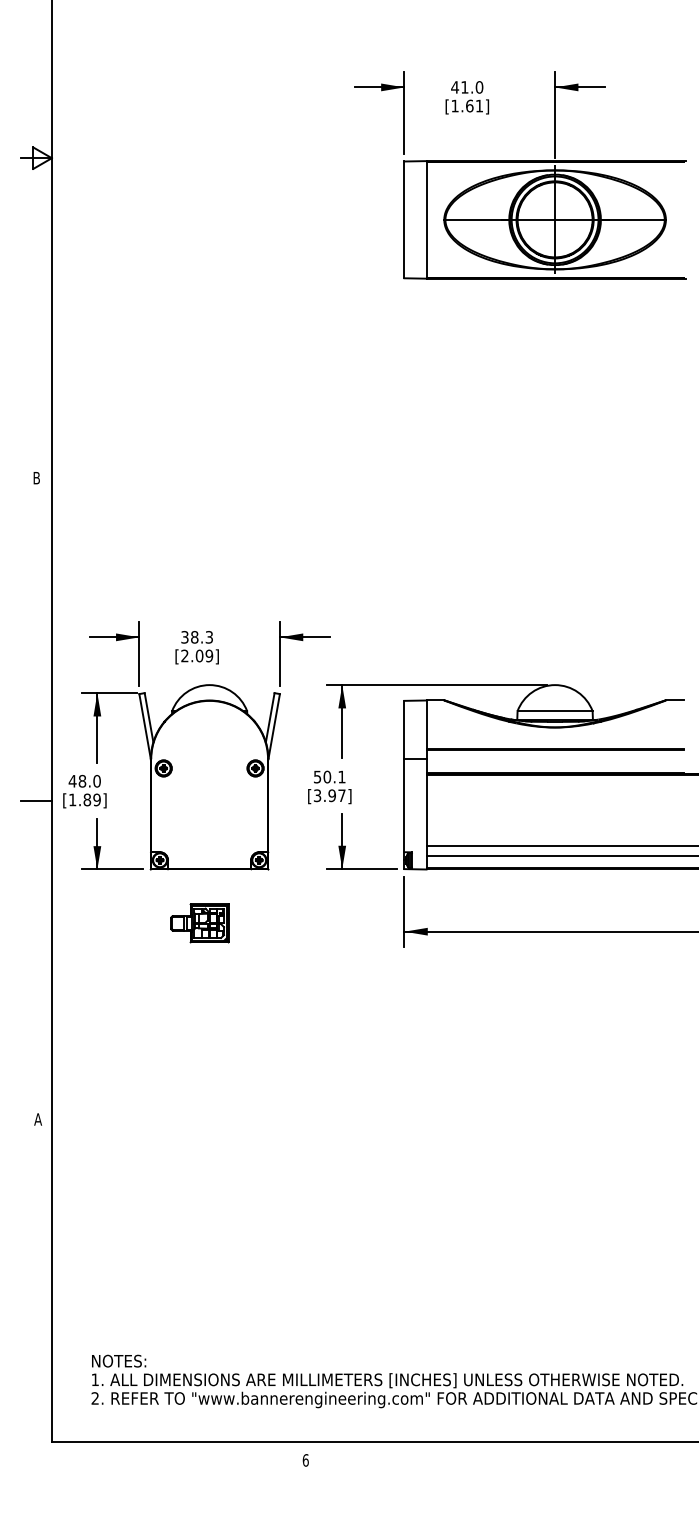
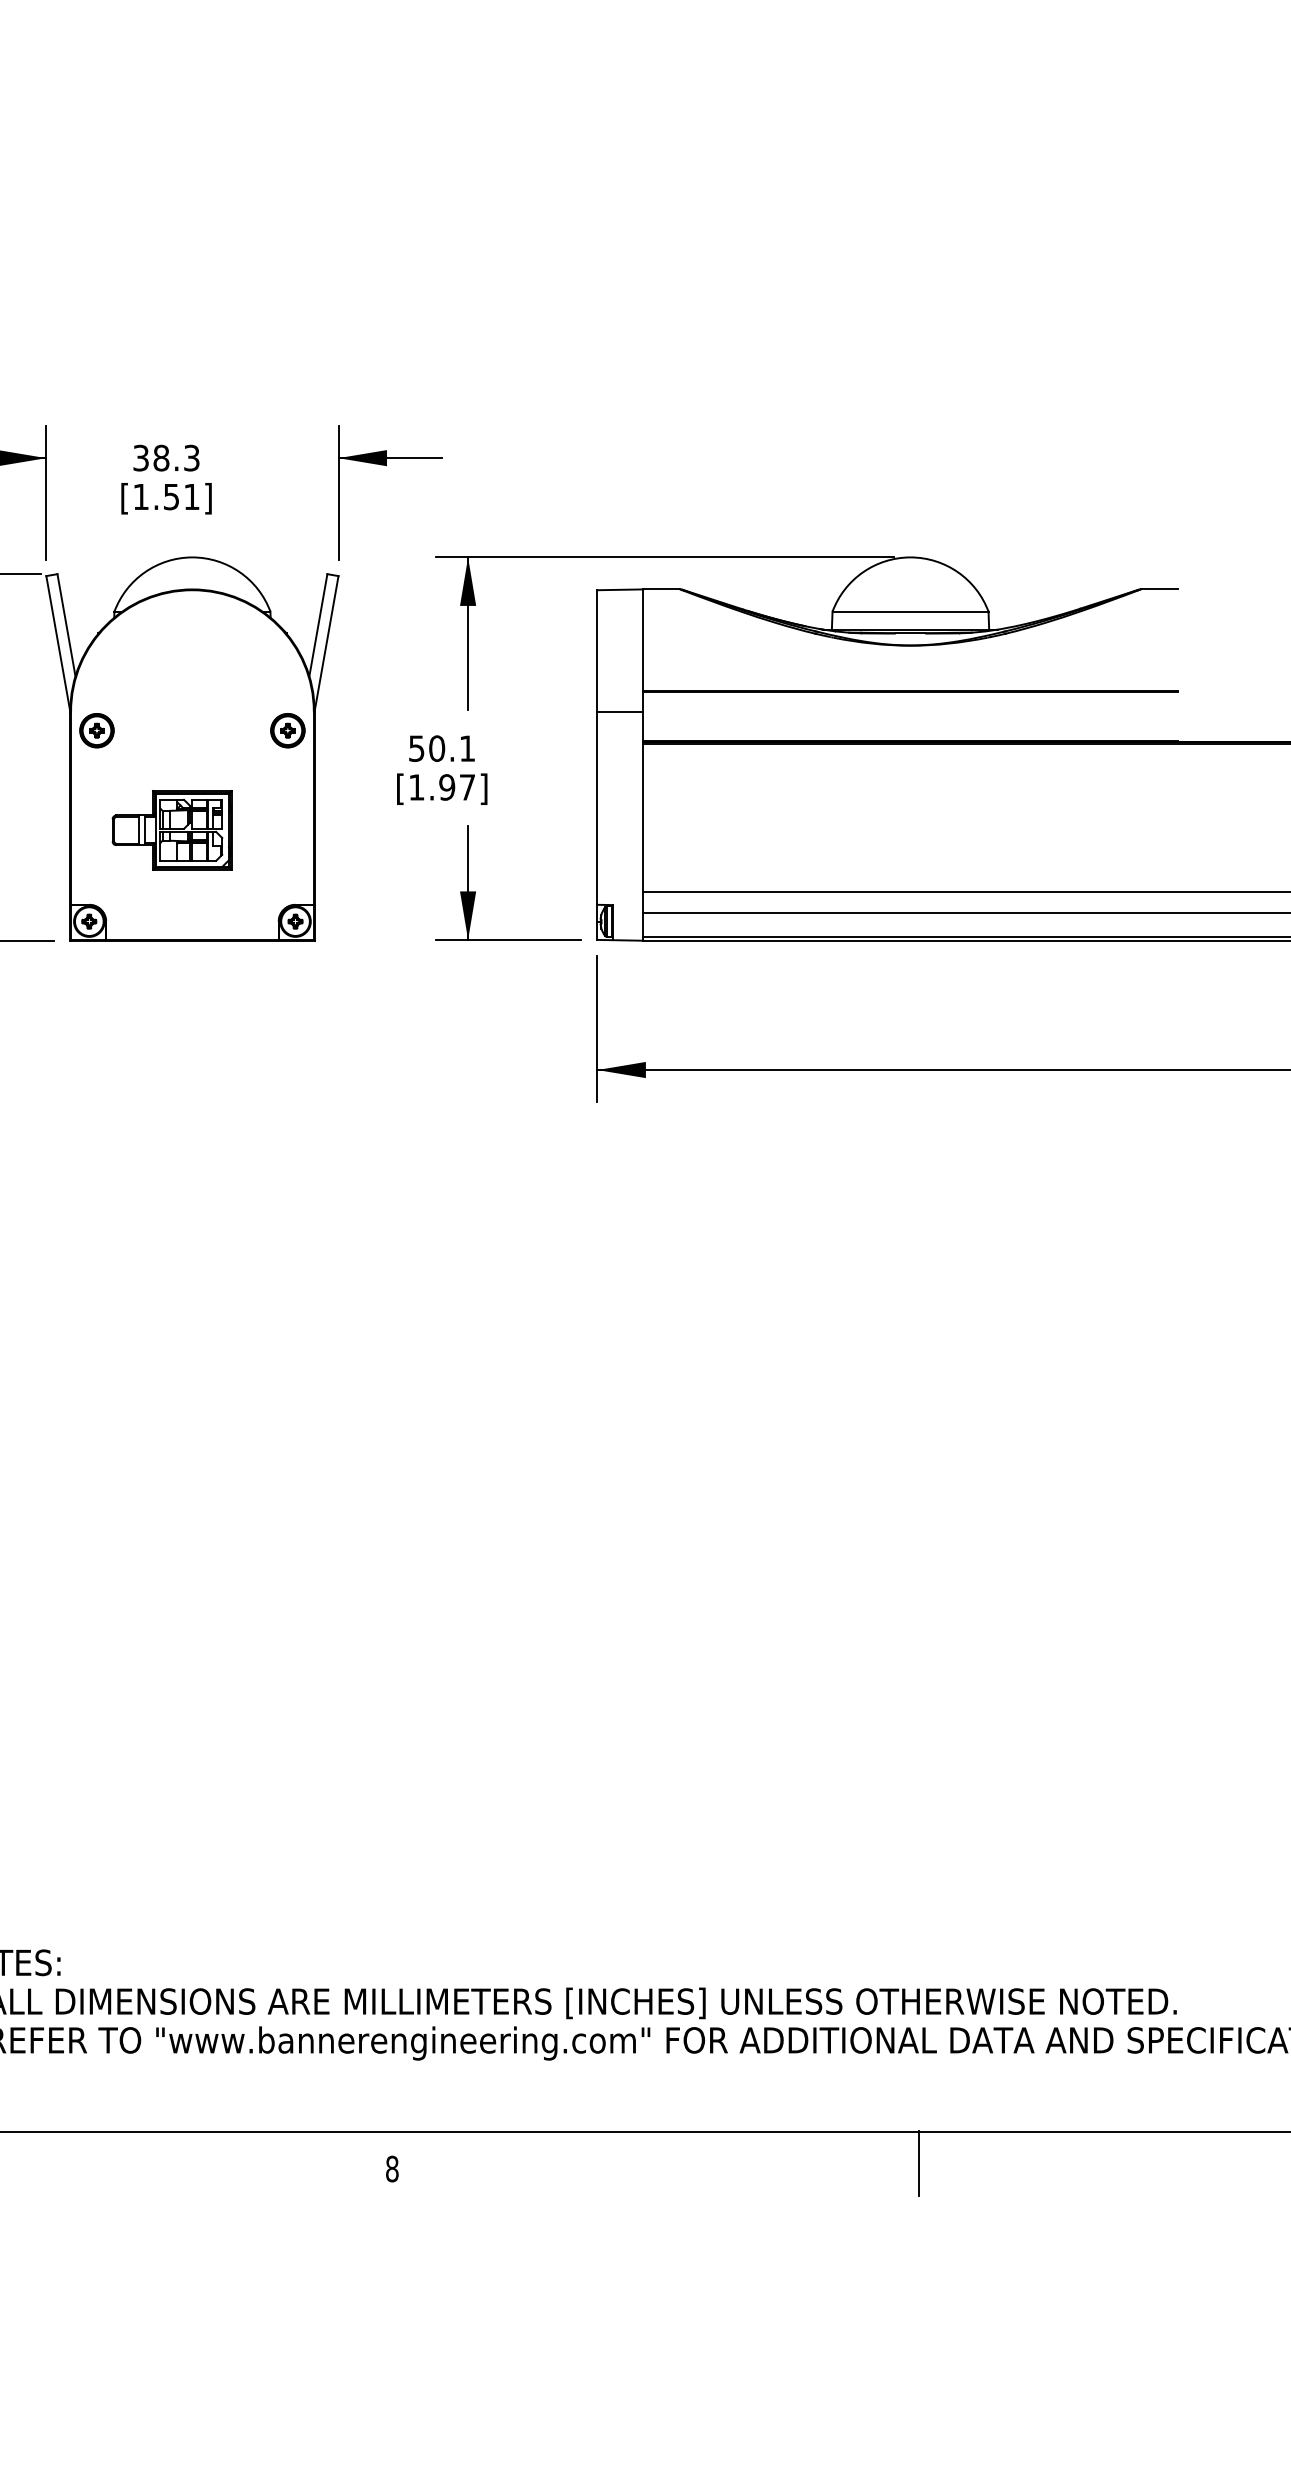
text: (197, 655) -> (167, 495), [2.09] -> [1.51]
text: (317, 795) -> (416, 786), [3.97] -> [1.97]
part: (199, 923) -> (171, 830), moved
line: (559, 1457) -> (919, 2163), added
text: (305, 1460) -> (391, 2169), 6 -> 8

